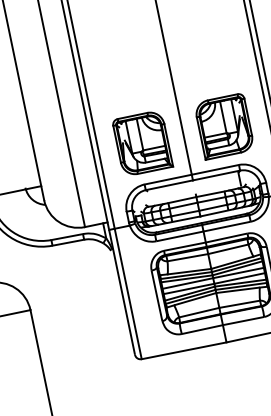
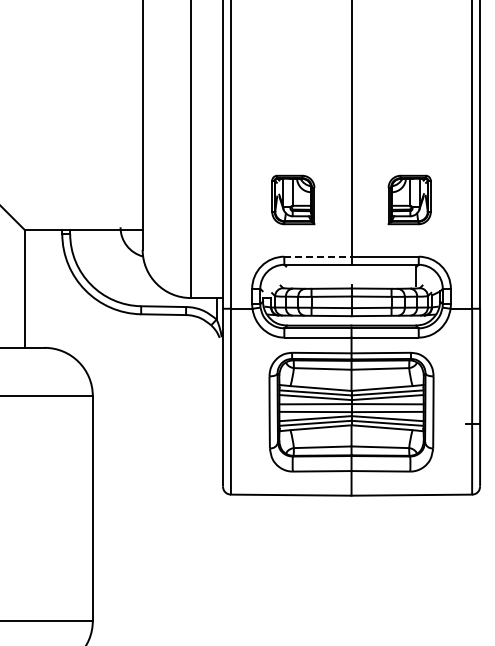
part: (224, 126) -> (409, 199), size x0.6
part: (142, 143) -> (293, 199), size x0.6
line: (167, 179) -> (317, 256), solid -> dashed

